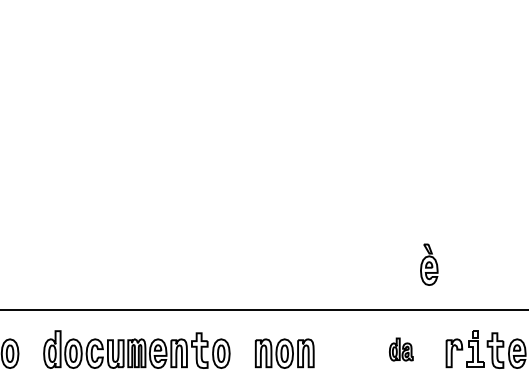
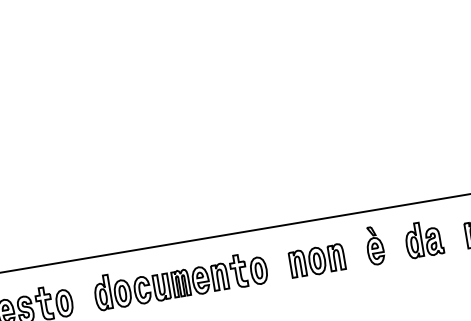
part: (429, 264) -> (375, 245), moved
part: (401, 349) -> (424, 239), size x1.67

